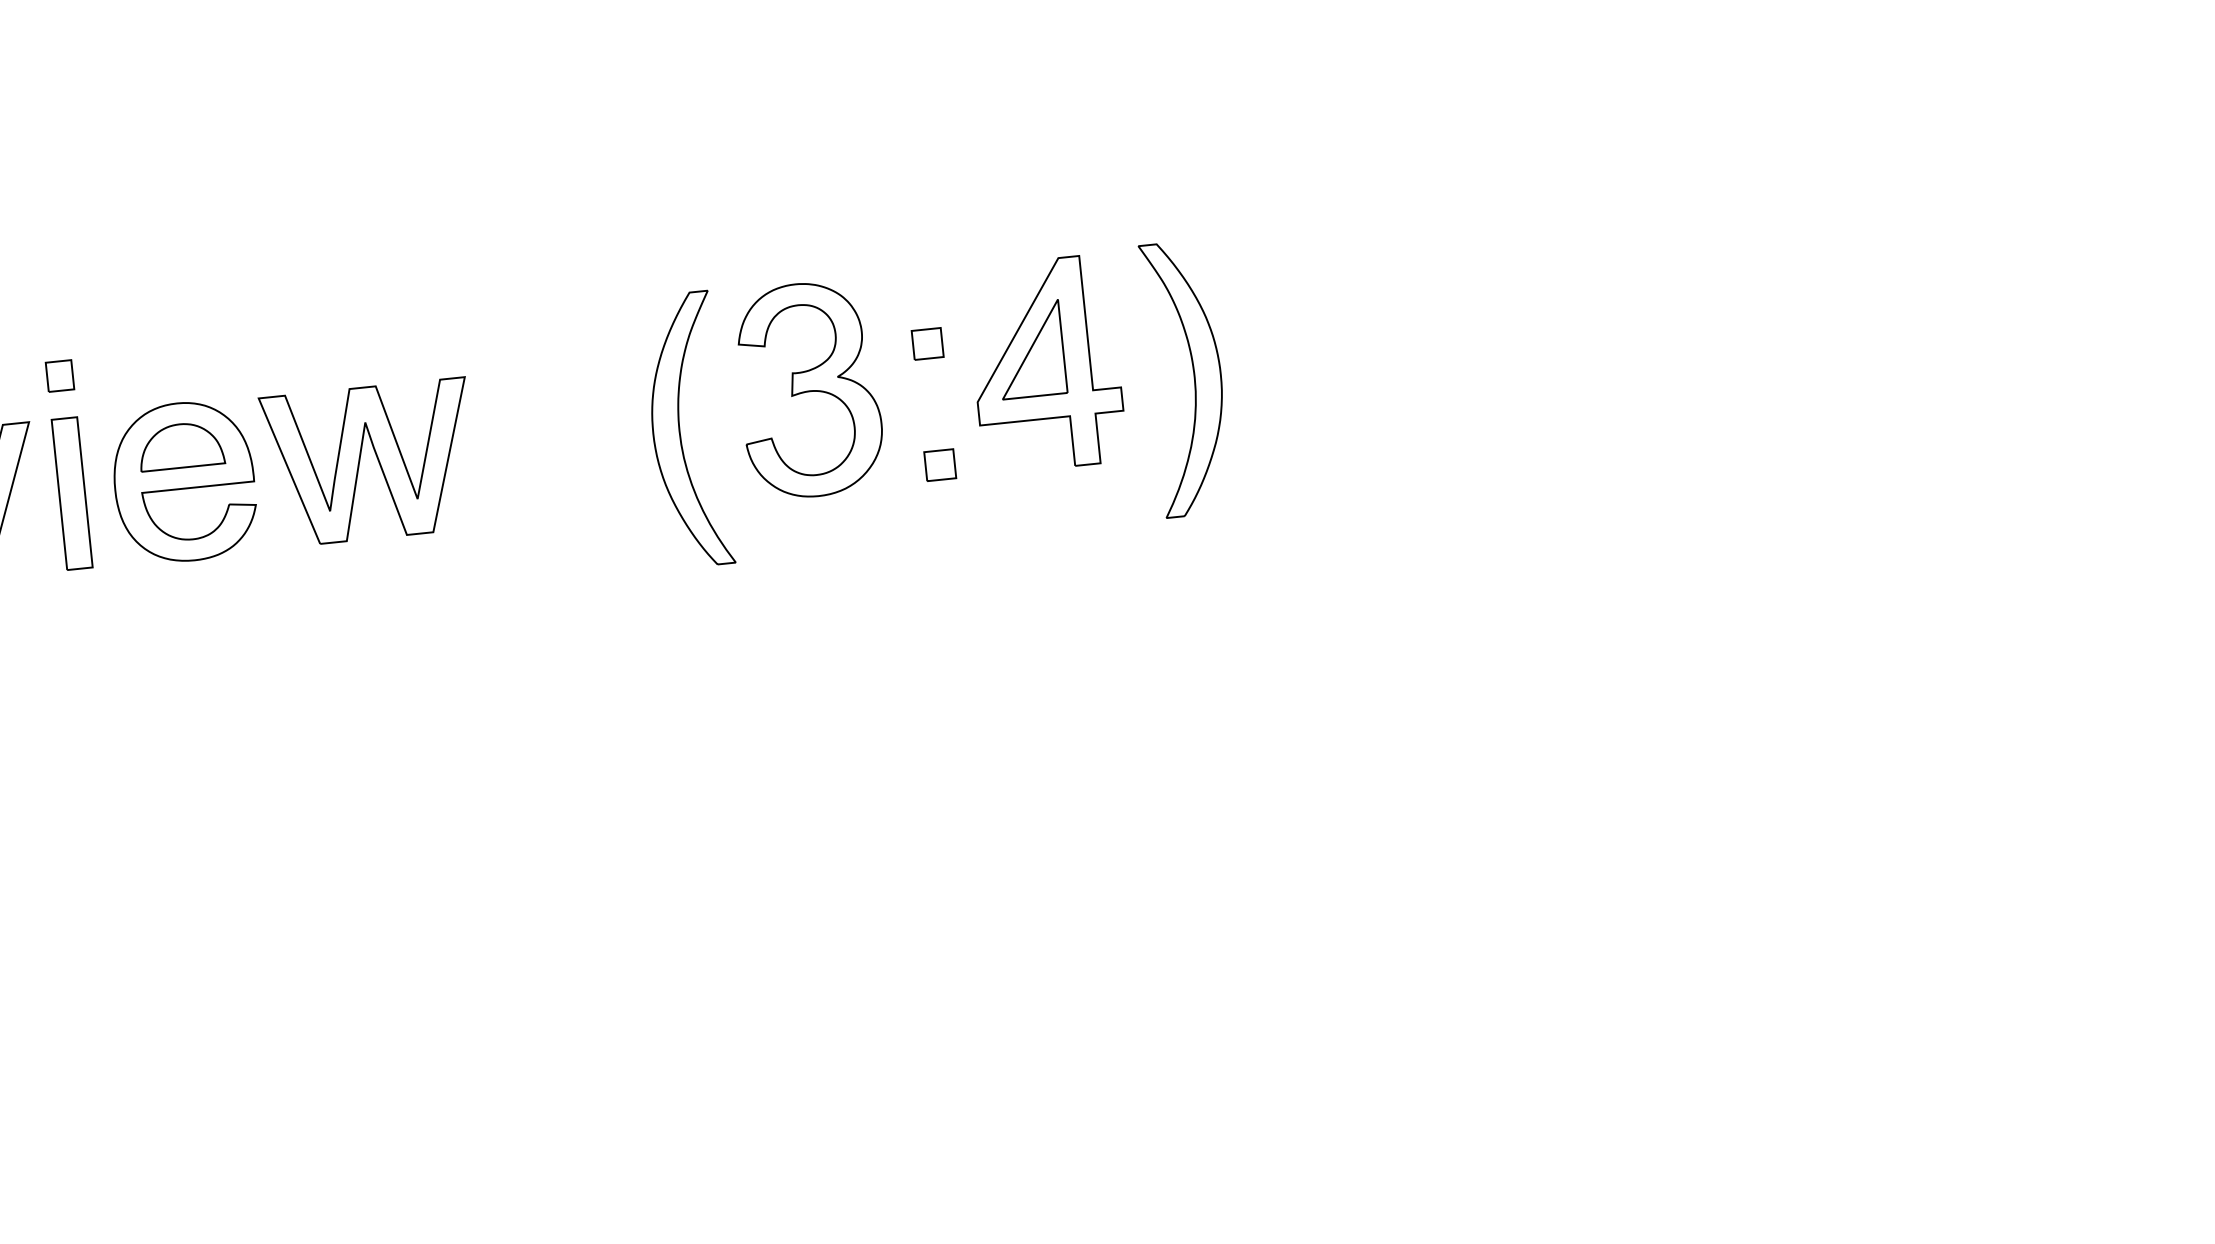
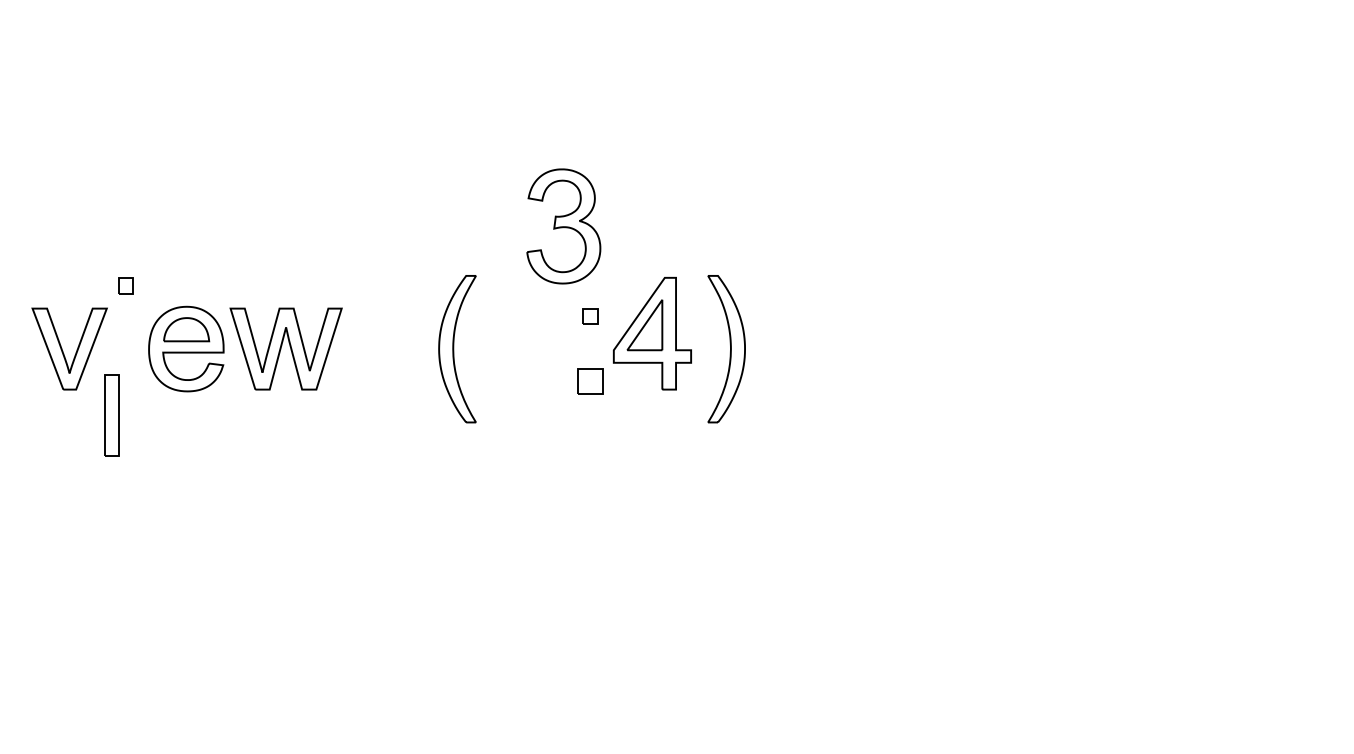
part: (808, 390) -> (563, 226), moved
part: (940, 464) -> (590, 381), size x1.6
part: (71, 494) -> (111, 415), moved

